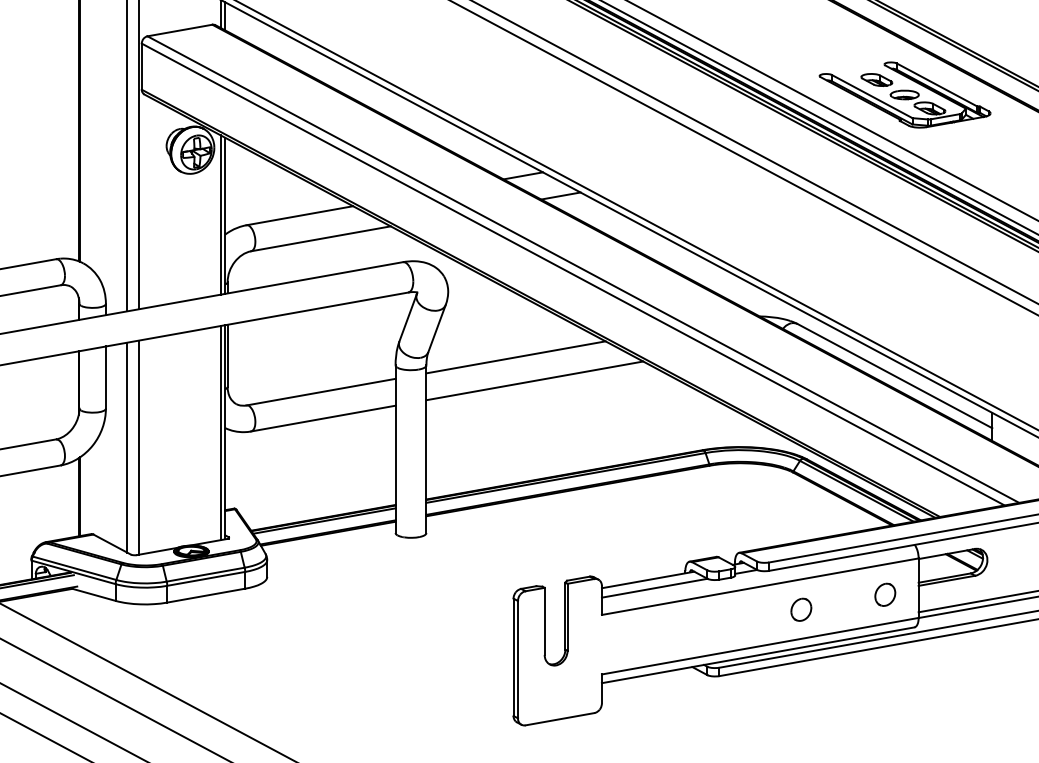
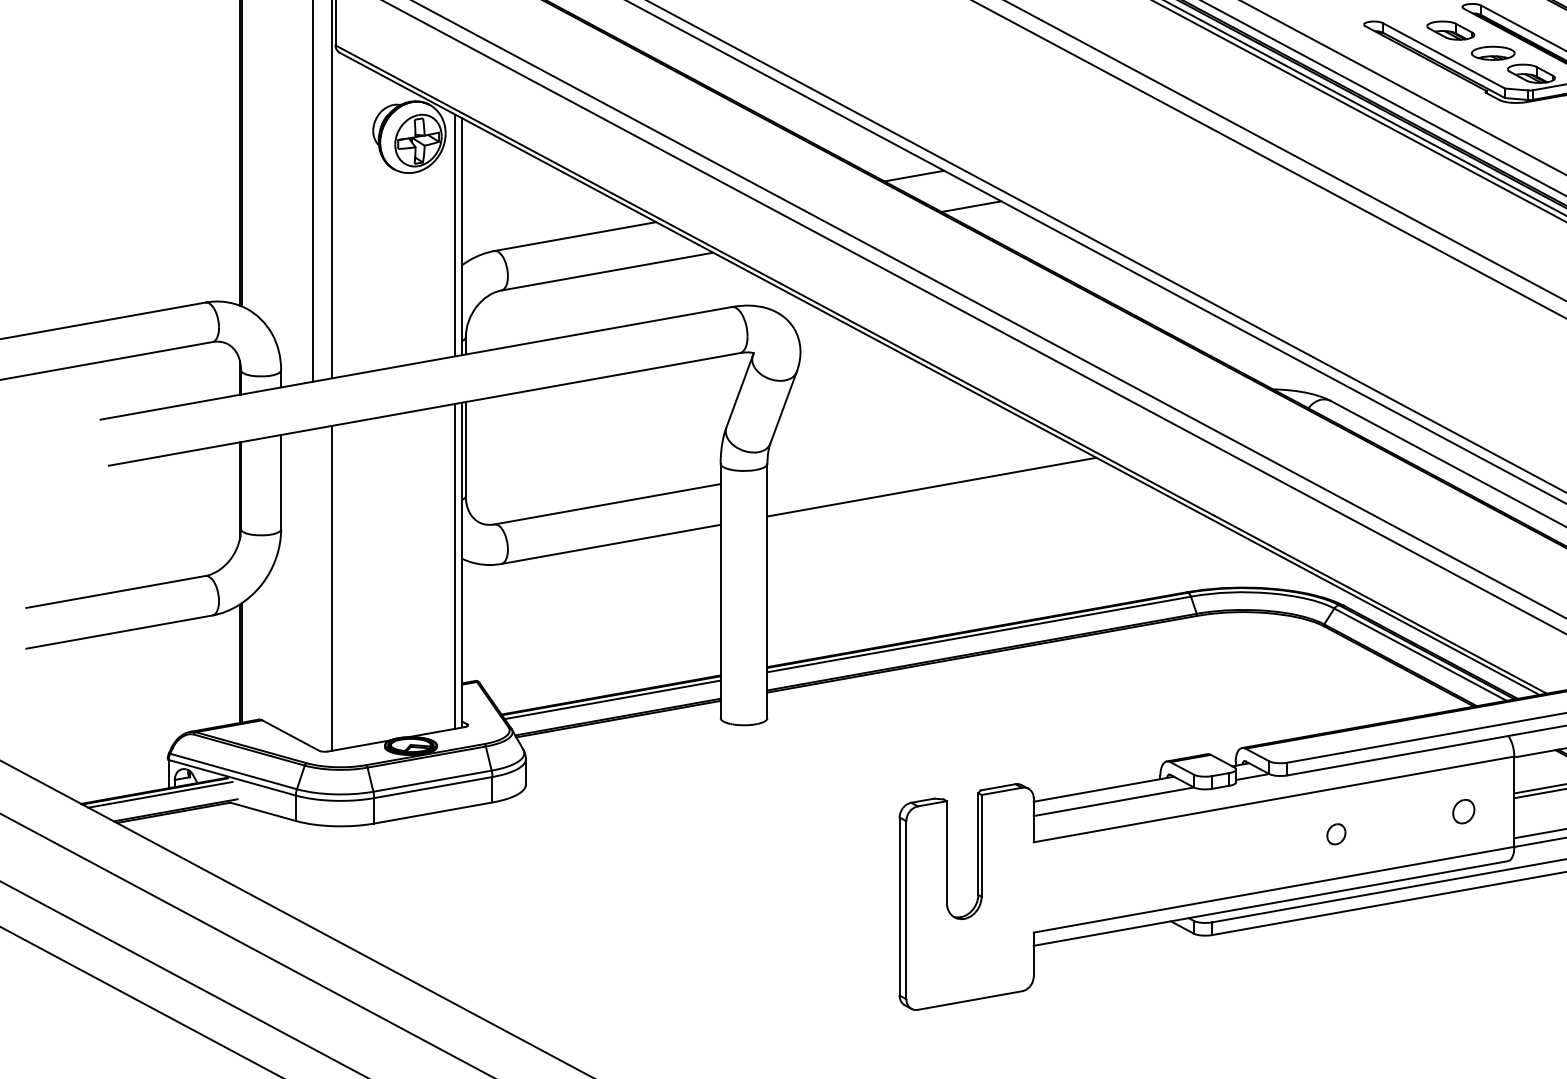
line: (515, 357) -> (902, 451), removed
line: (127, 447) -> (313, 588), removed
part: (885, 594) -> (1463, 811), size x0.7
part: (801, 609) -> (1336, 834), size x0.6

